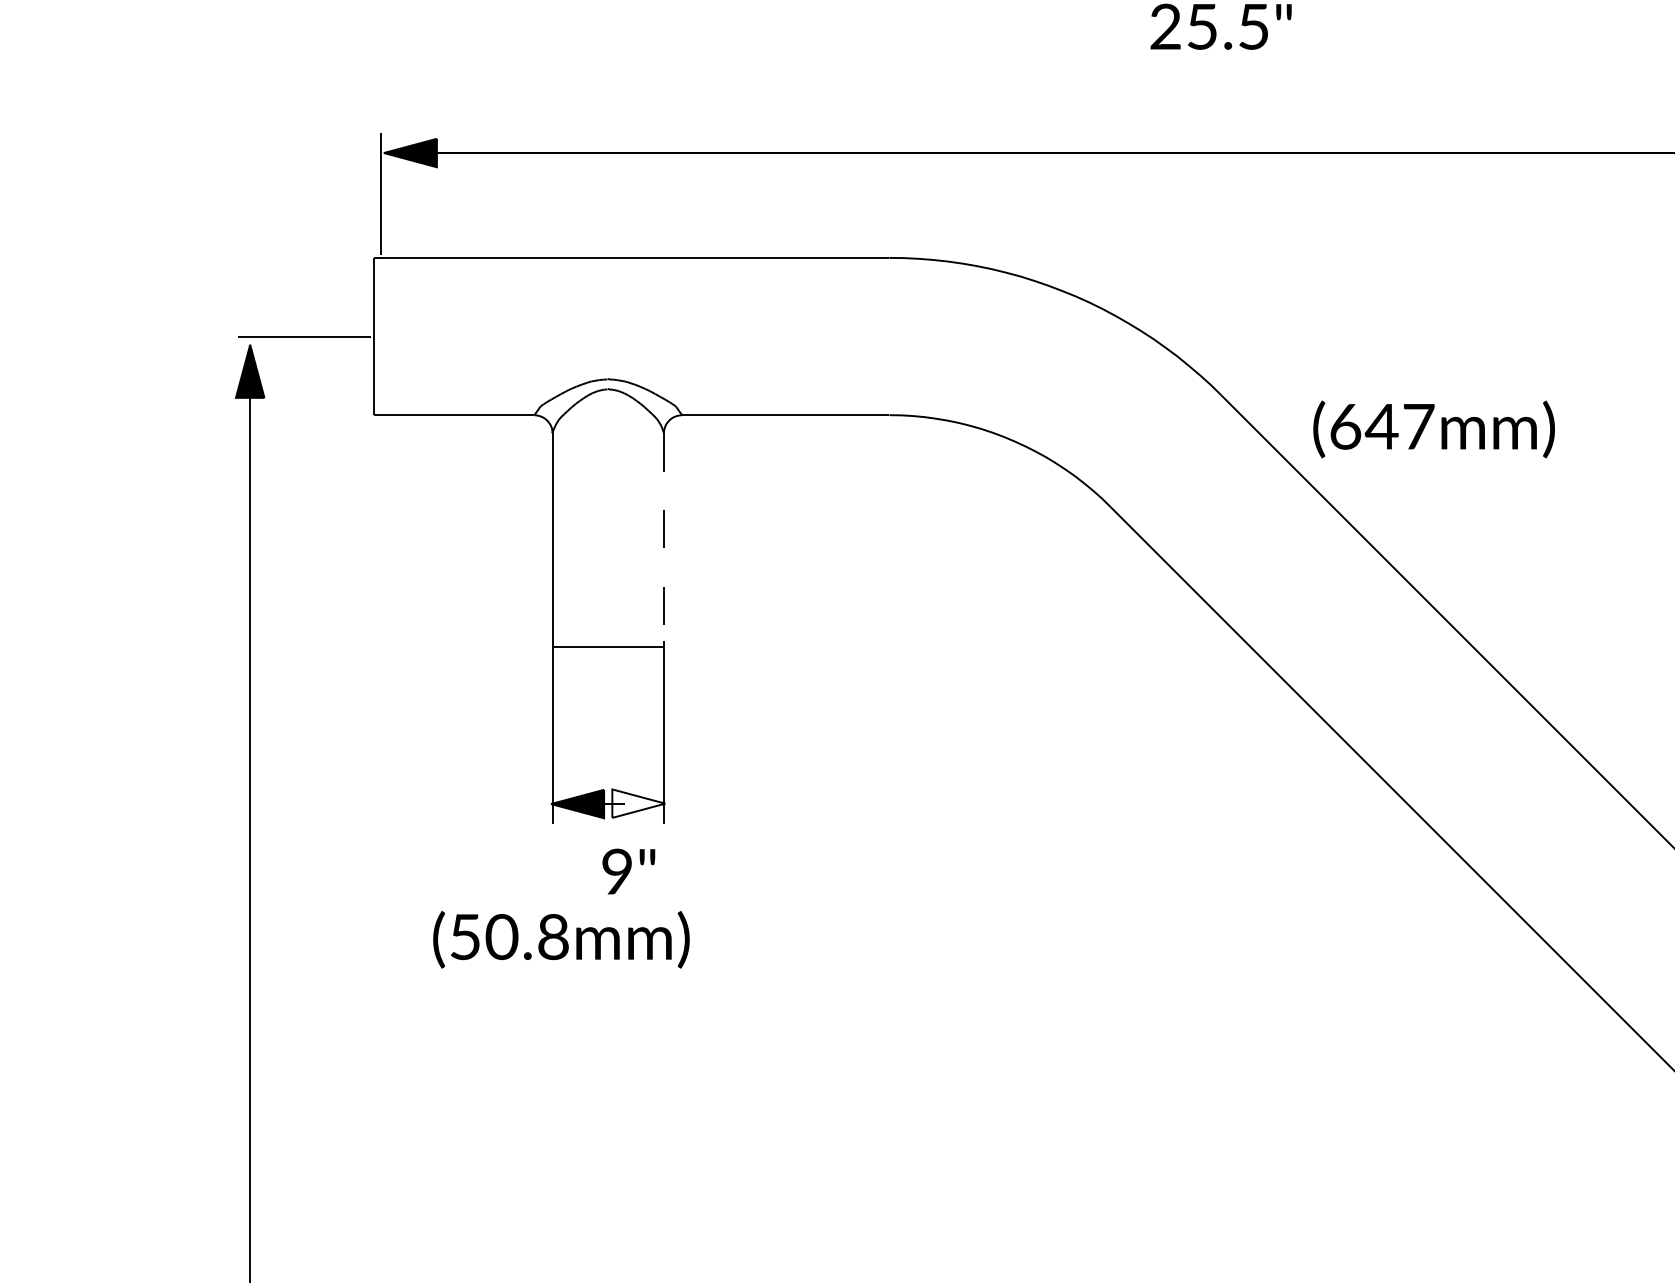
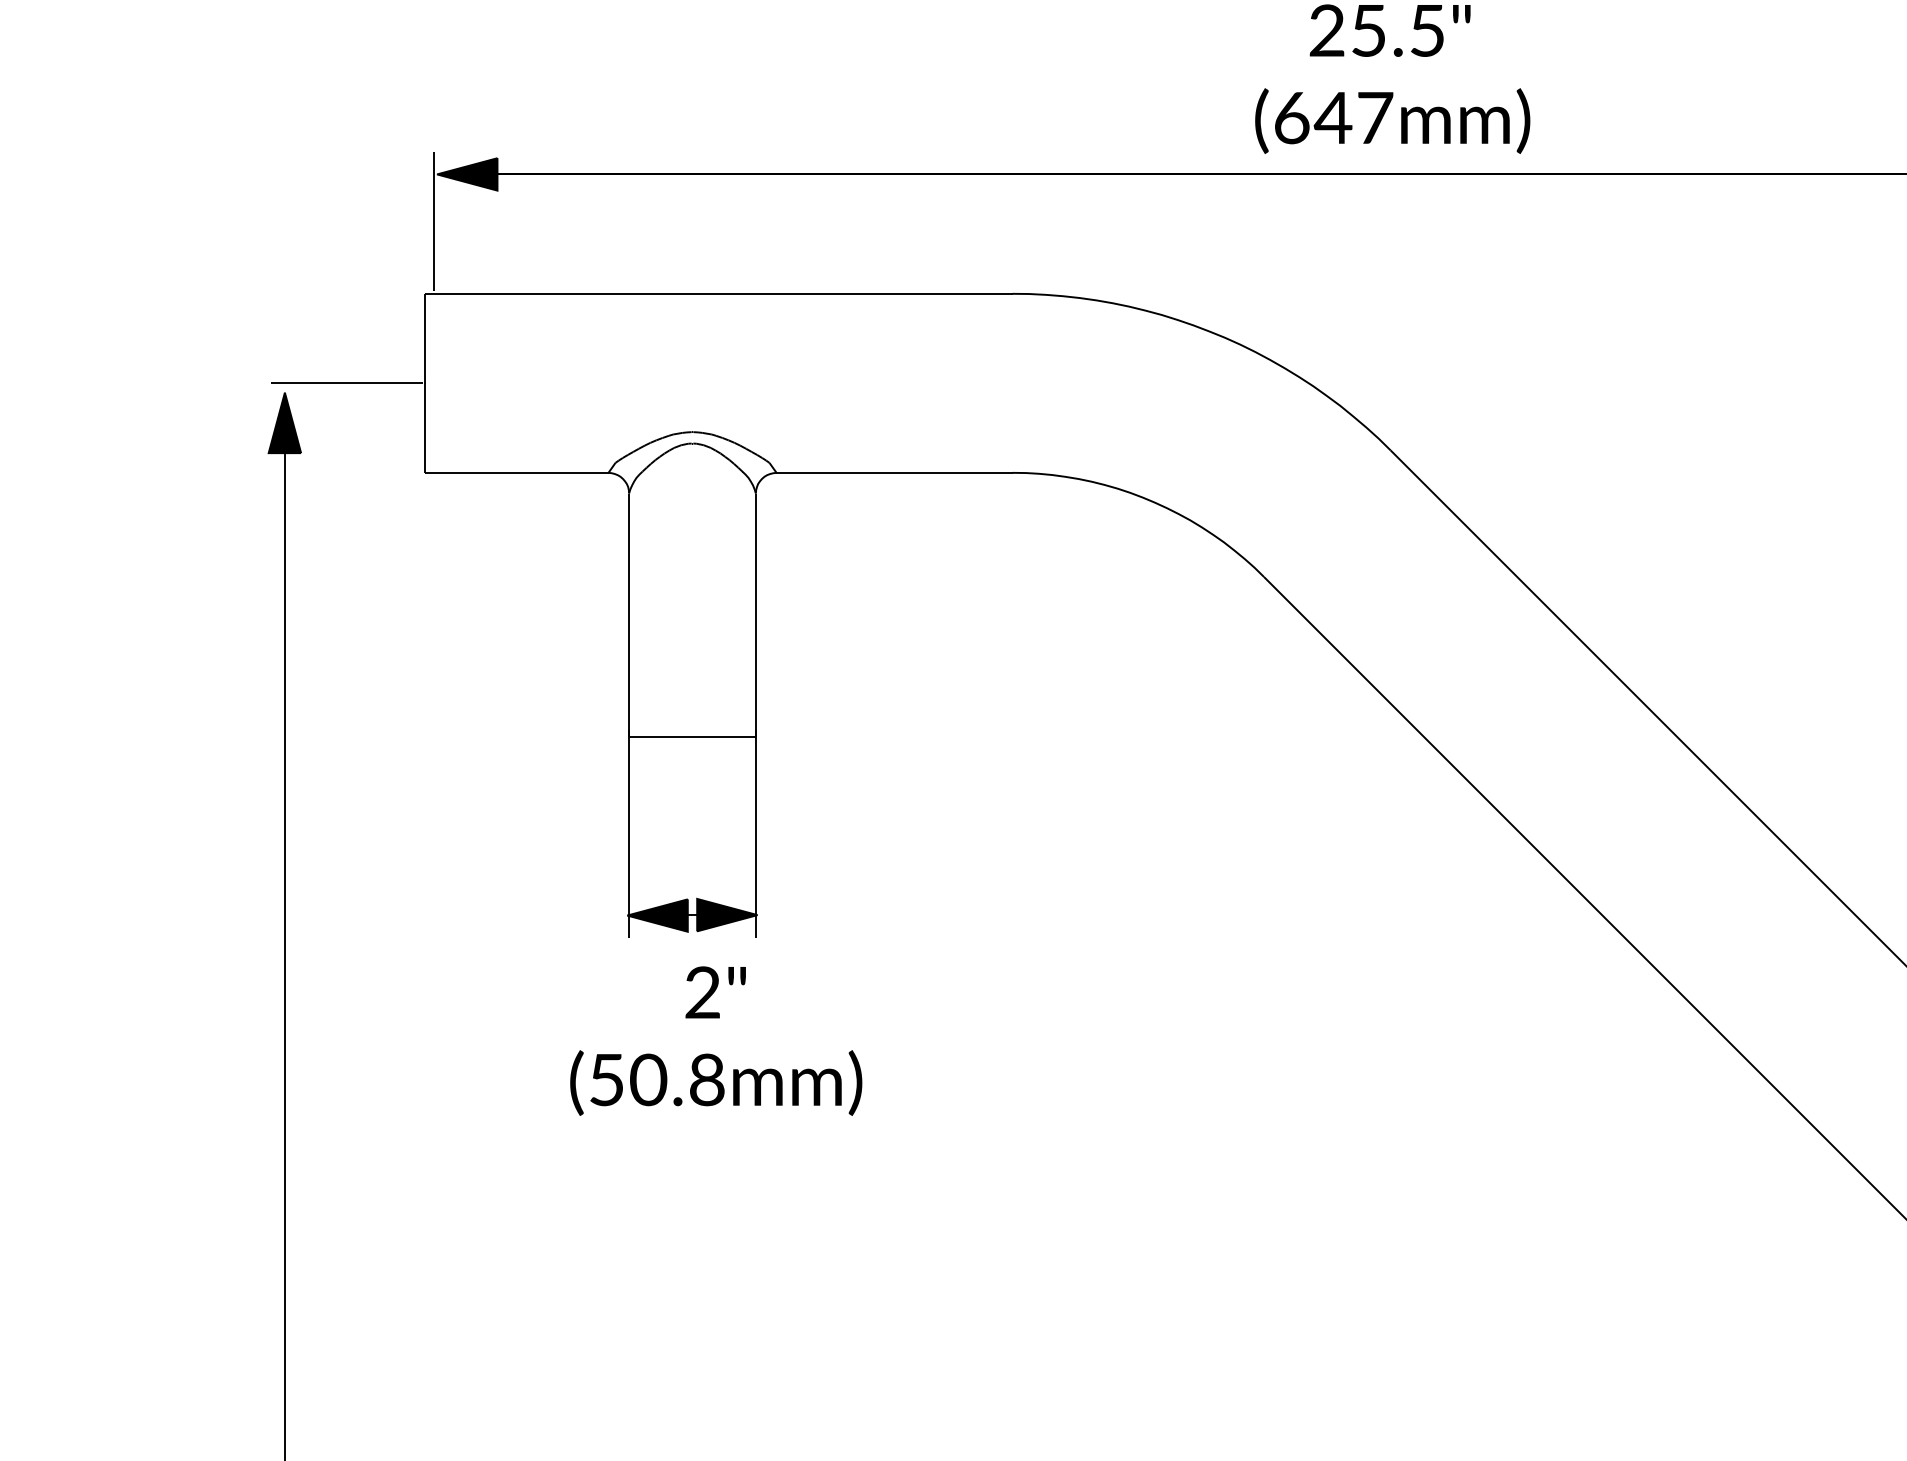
text: (1433, 428) -> (1392, 120), moved
line: (663, 540) -> (755, 615), dashed -> solid
fill: (638, 803) -> (727, 914), added
text: (617, 871) -> (702, 992), 9" -> 2"
text: (561, 939) -> (716, 1082), moved

